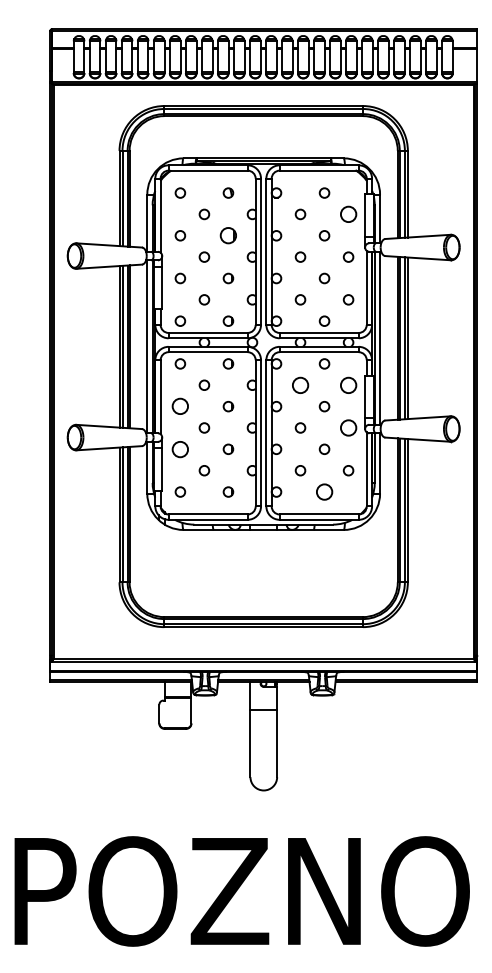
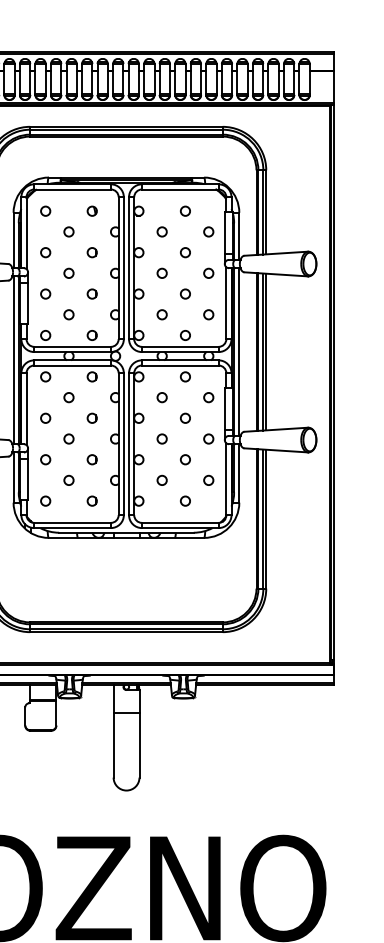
circle: (348, 214) -> (208, 232), size x0.62
part: (228, 235) -> (92, 252), size x0.62
circle: (300, 384) -> (162, 396), size x0.62
circle: (348, 384) -> (208, 396), size x0.62
circle: (180, 406) -> (45, 418), size x0.62
circle: (348, 427) -> (208, 438), size x0.62
circle: (180, 448) -> (45, 458), size x0.62
circle: (324, 491) -> (185, 500), size x0.62

